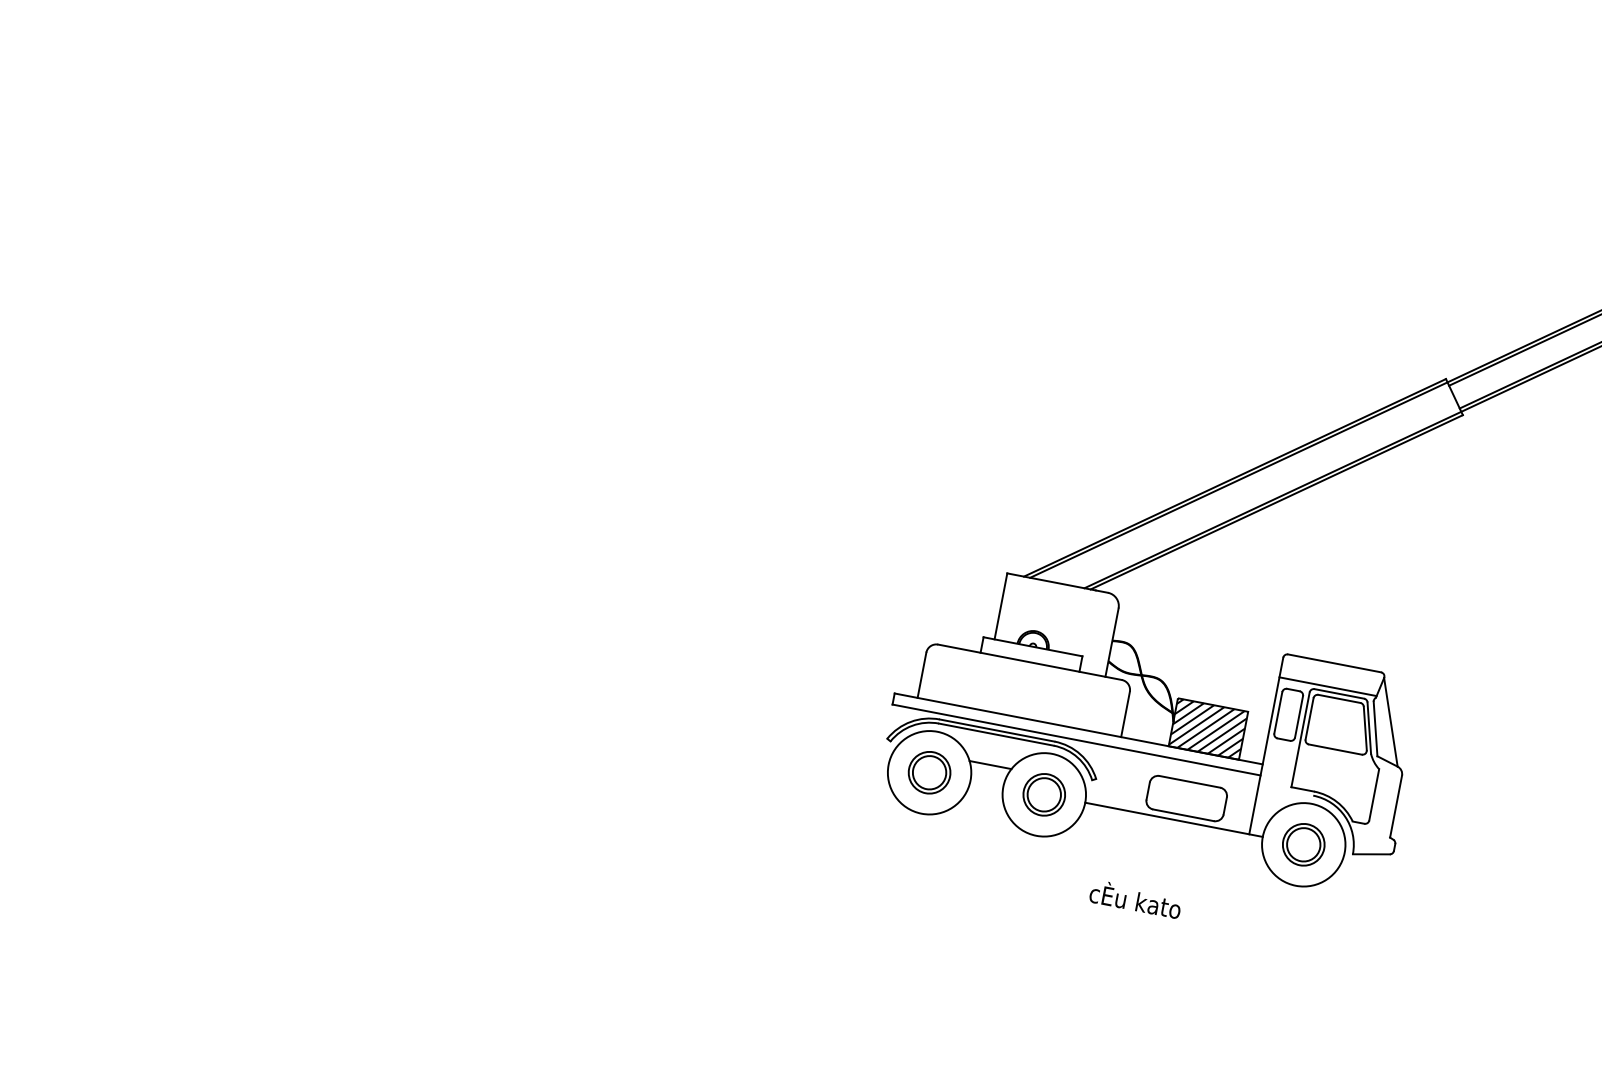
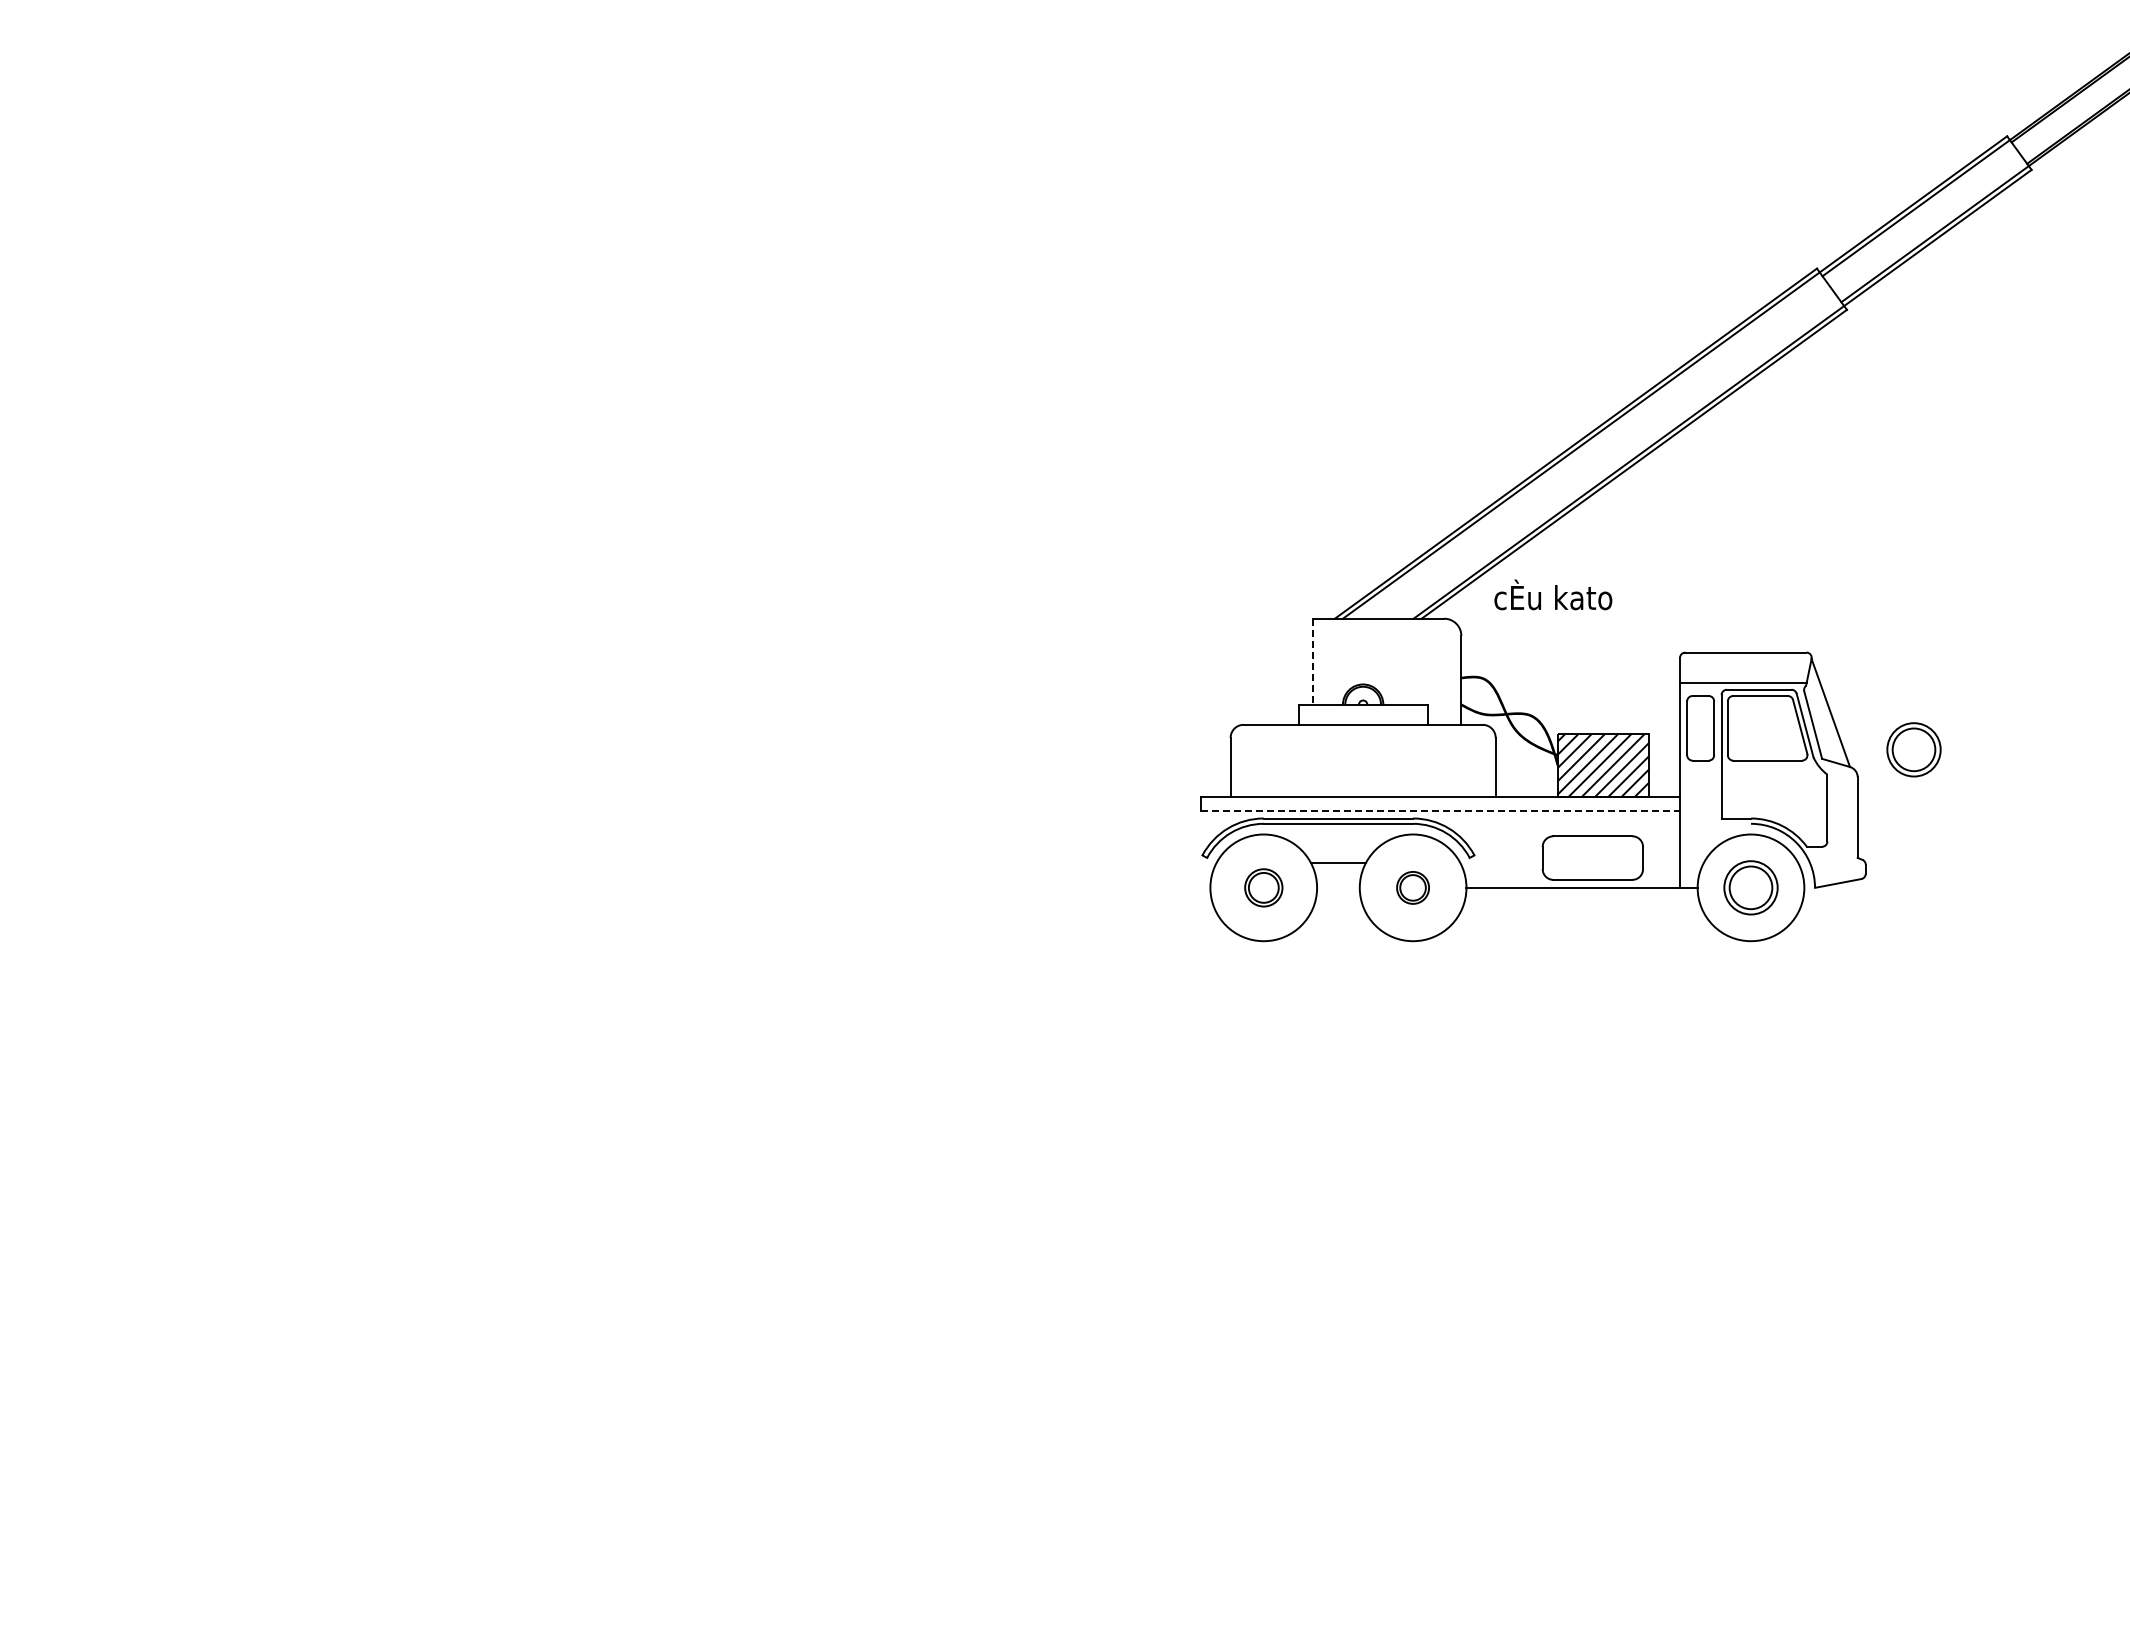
line: (1001, 606) -> (1313, 661), solid -> dashed
line: (1076, 740) -> (1440, 811), solid -> dashed
part: (1448, 762) -> (1913, 749), added
part: (929, 772) -> (1263, 887), size x0.7
part: (1043, 794) -> (1412, 887), size x0.6
text: (1136, 899) -> (1553, 594), moved

